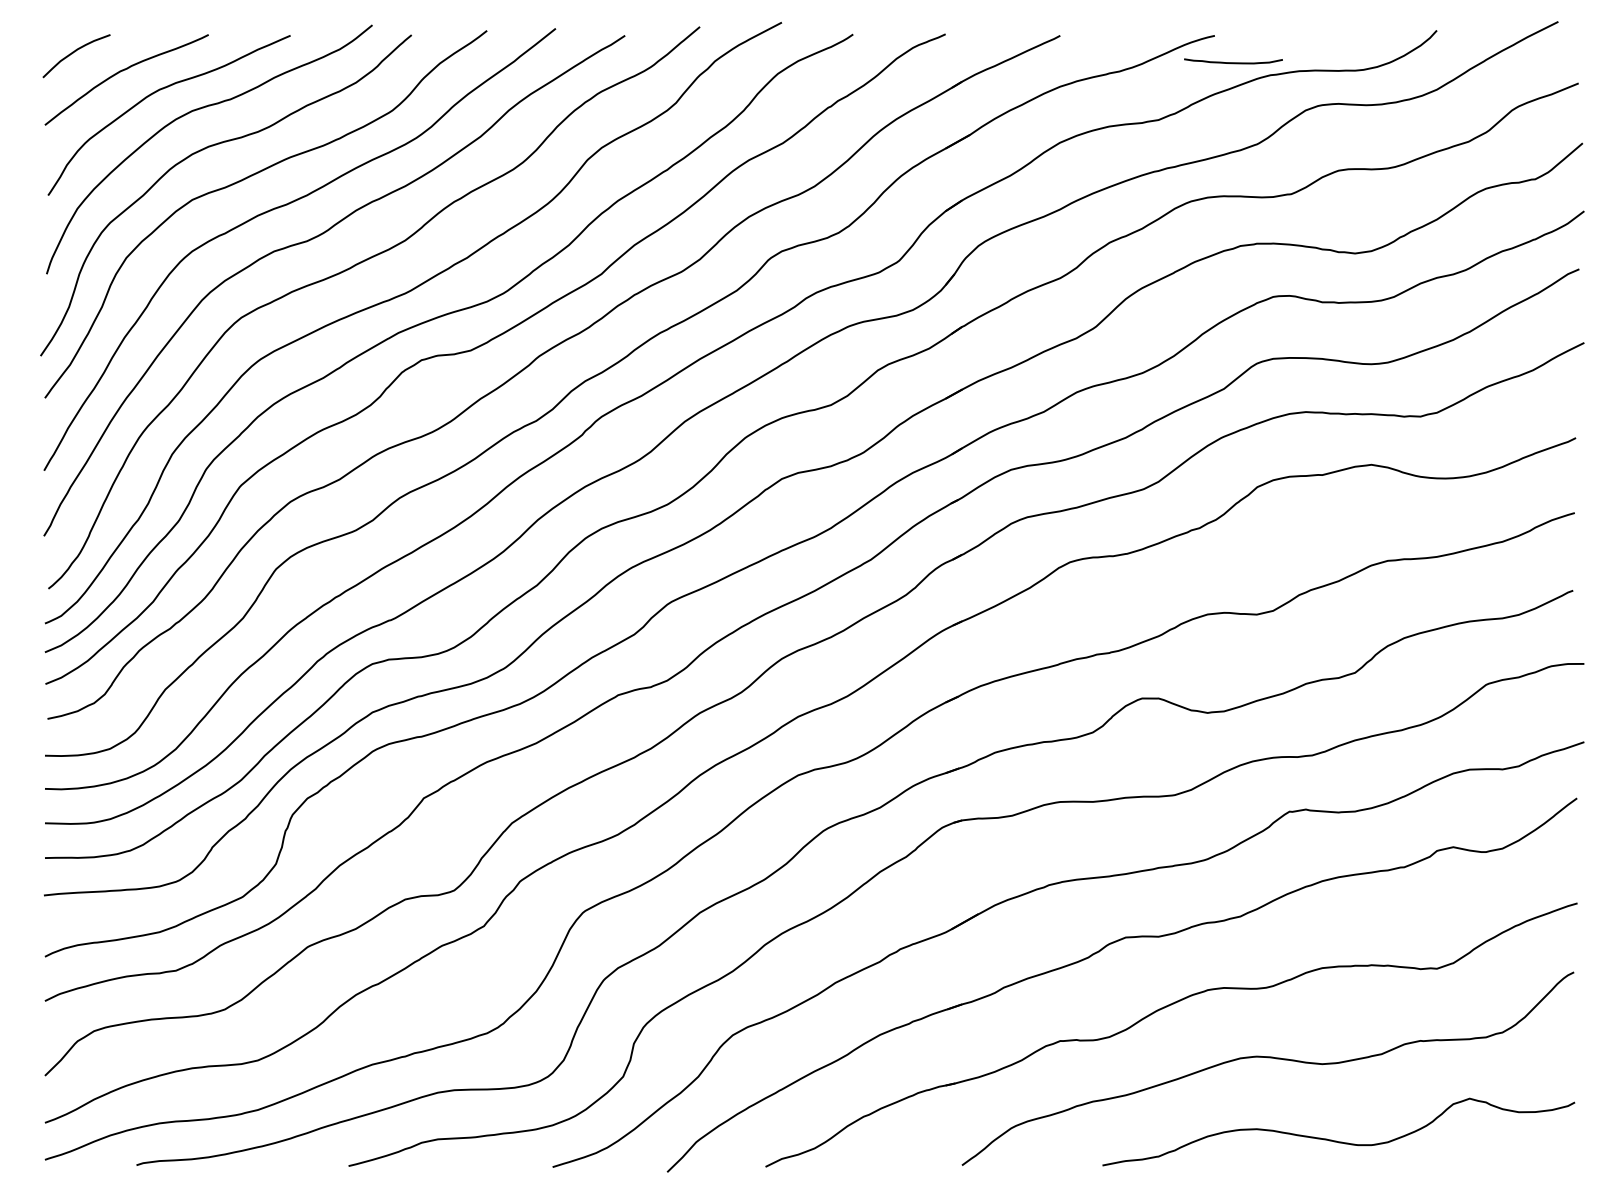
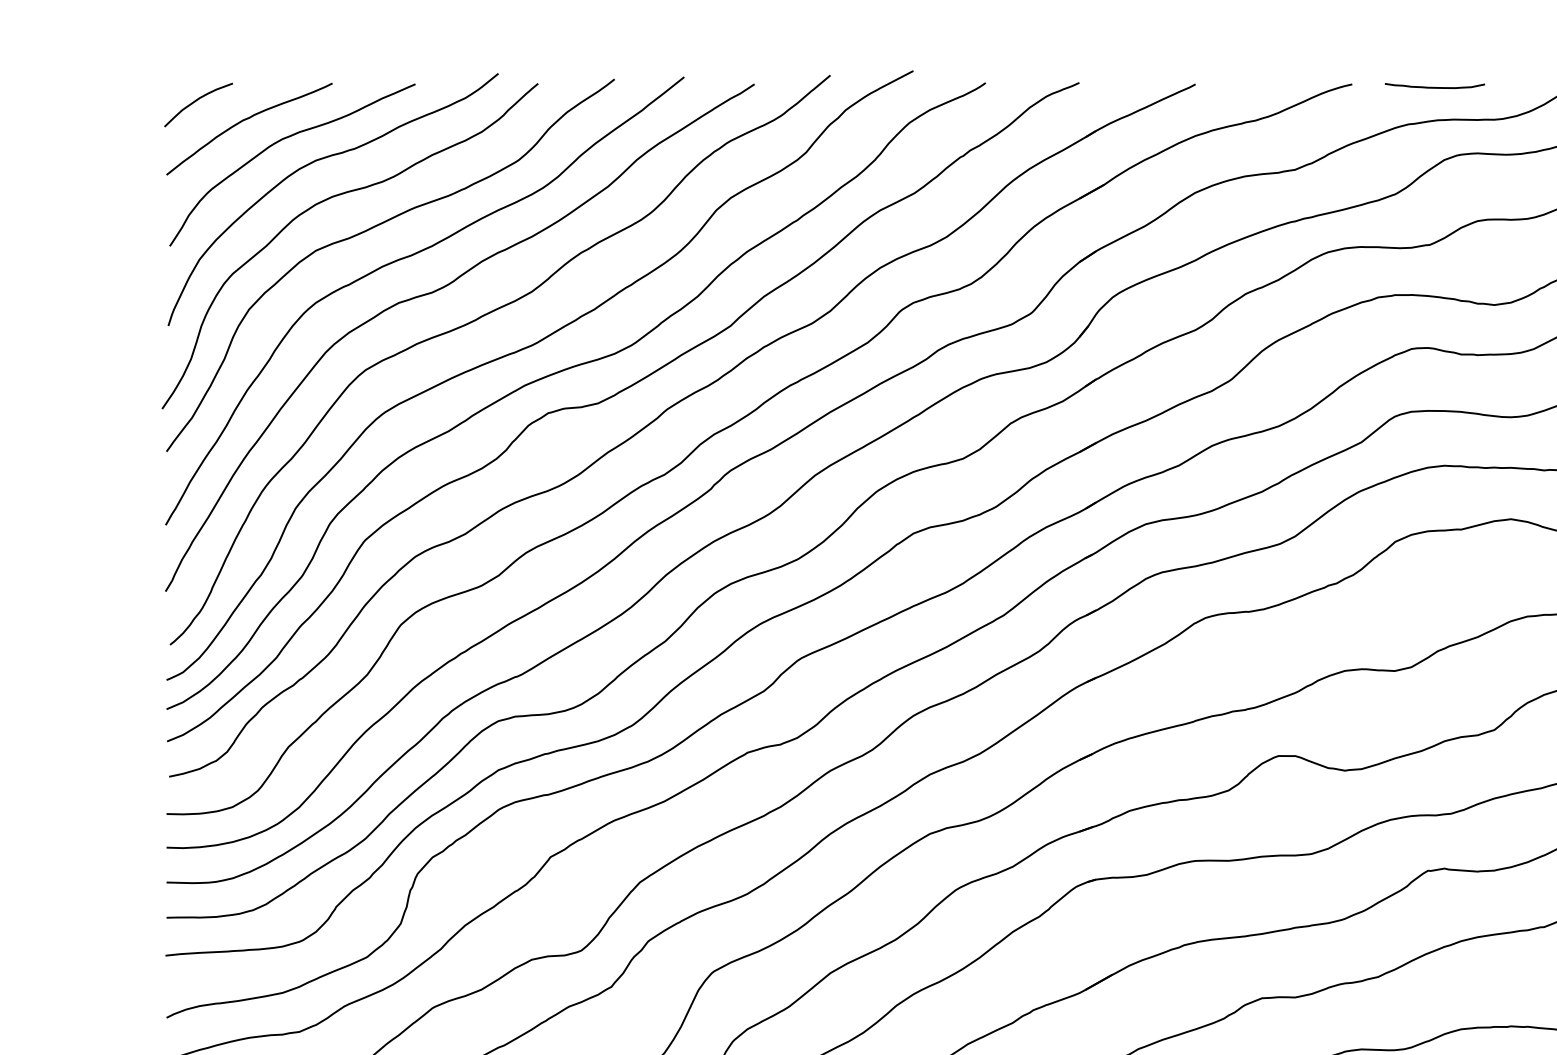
curve: (1233, 62) -> (1434, 87), moved

